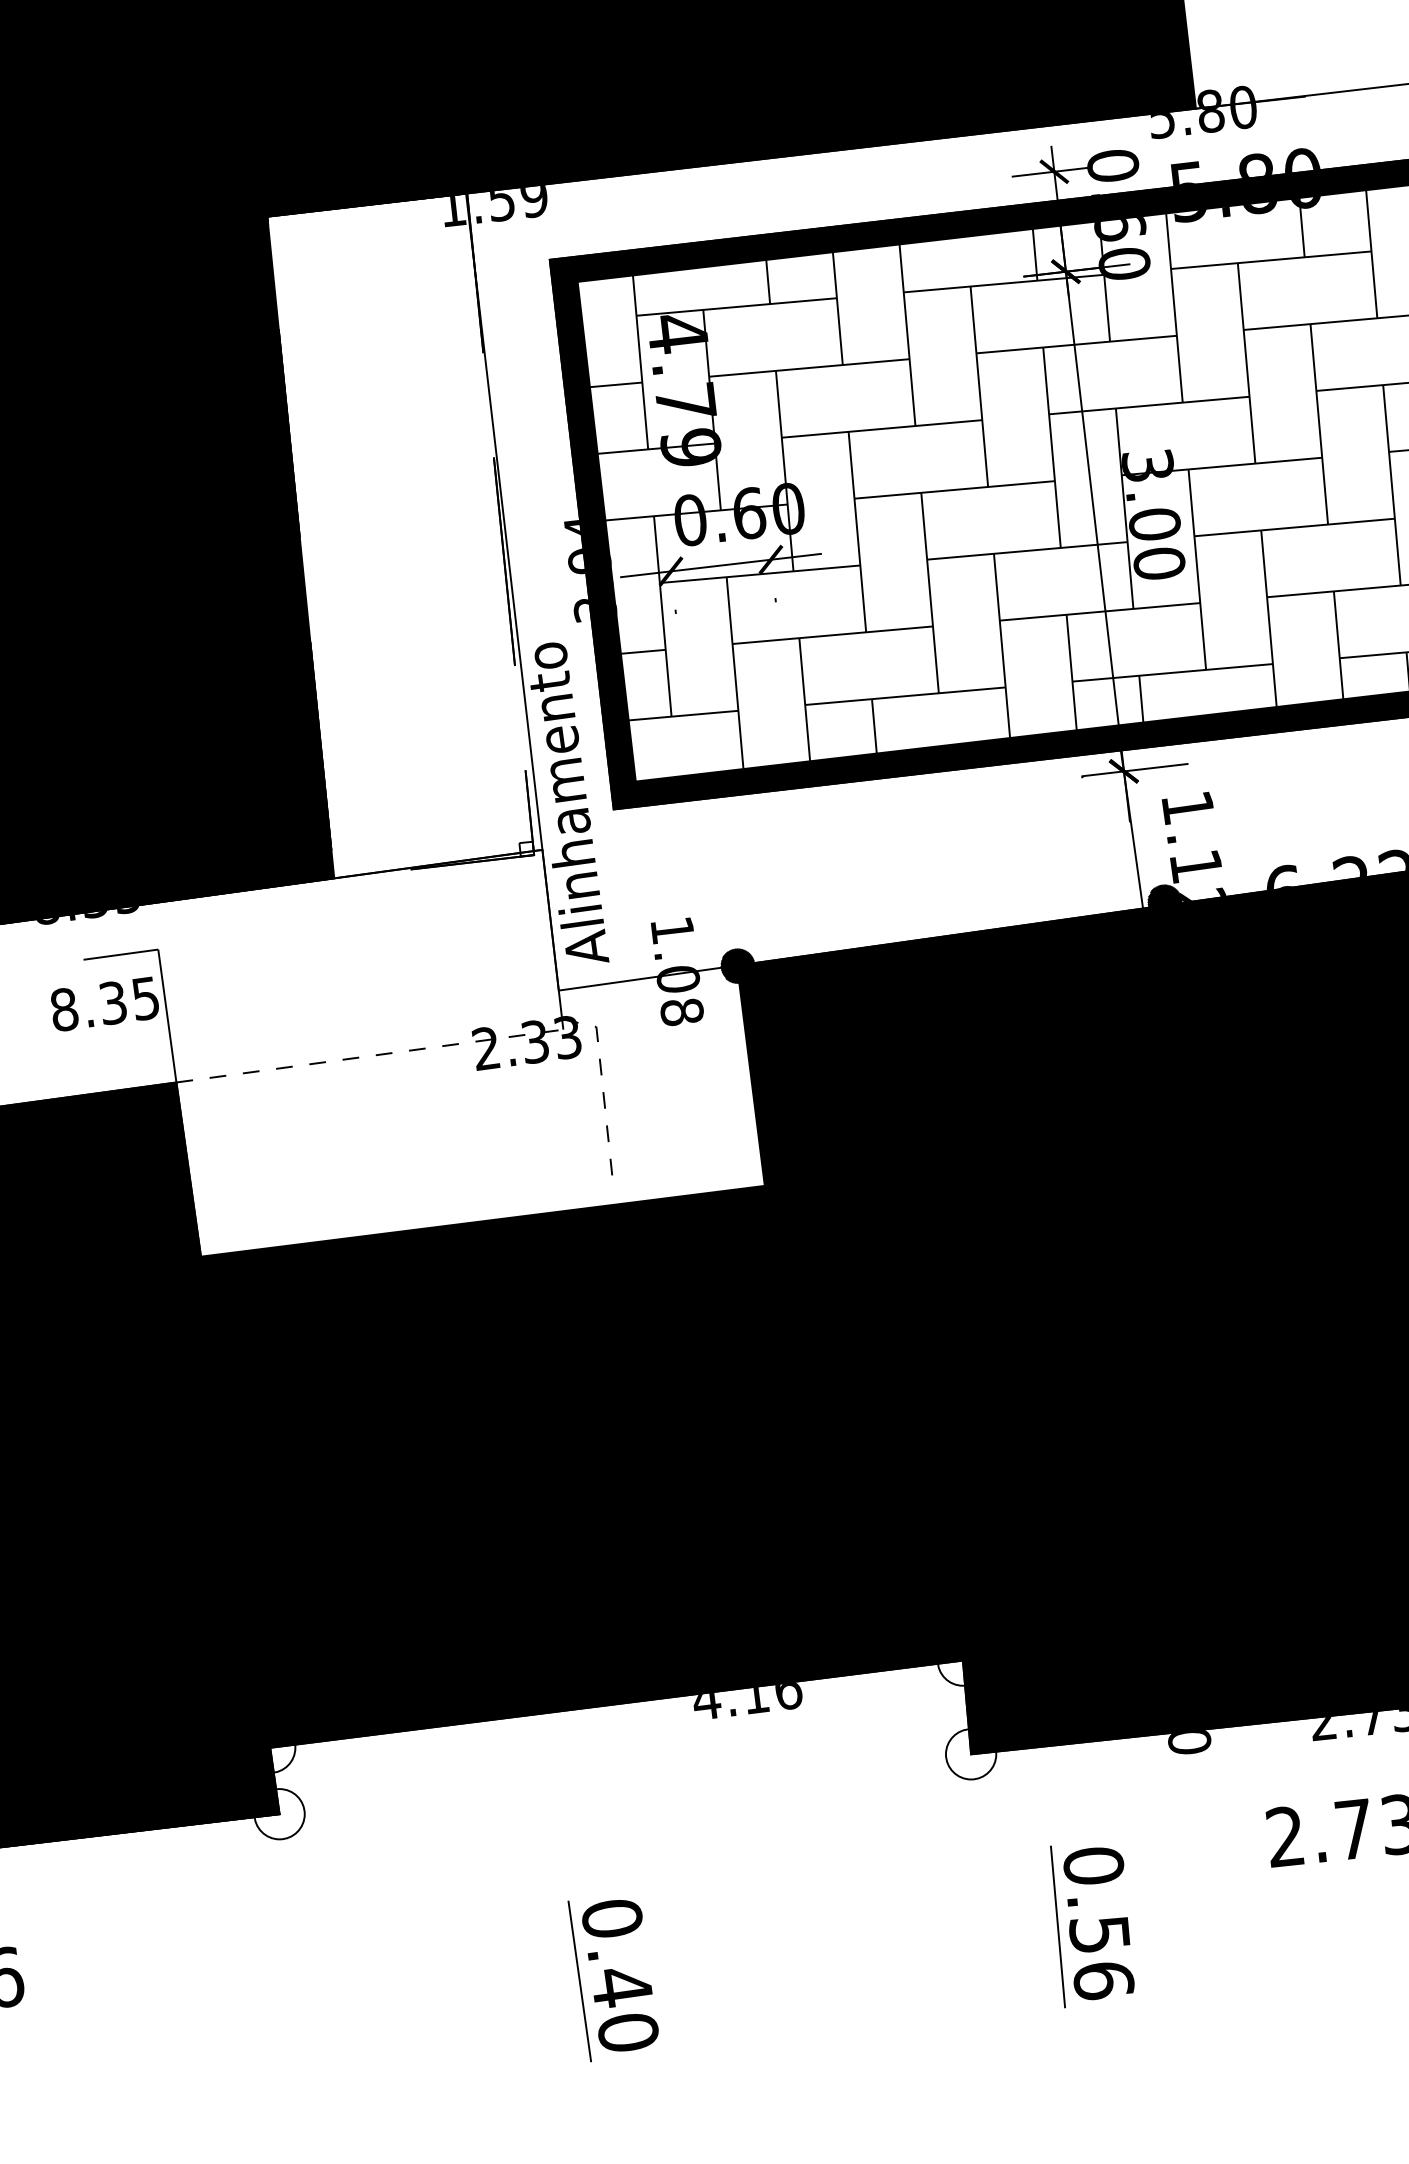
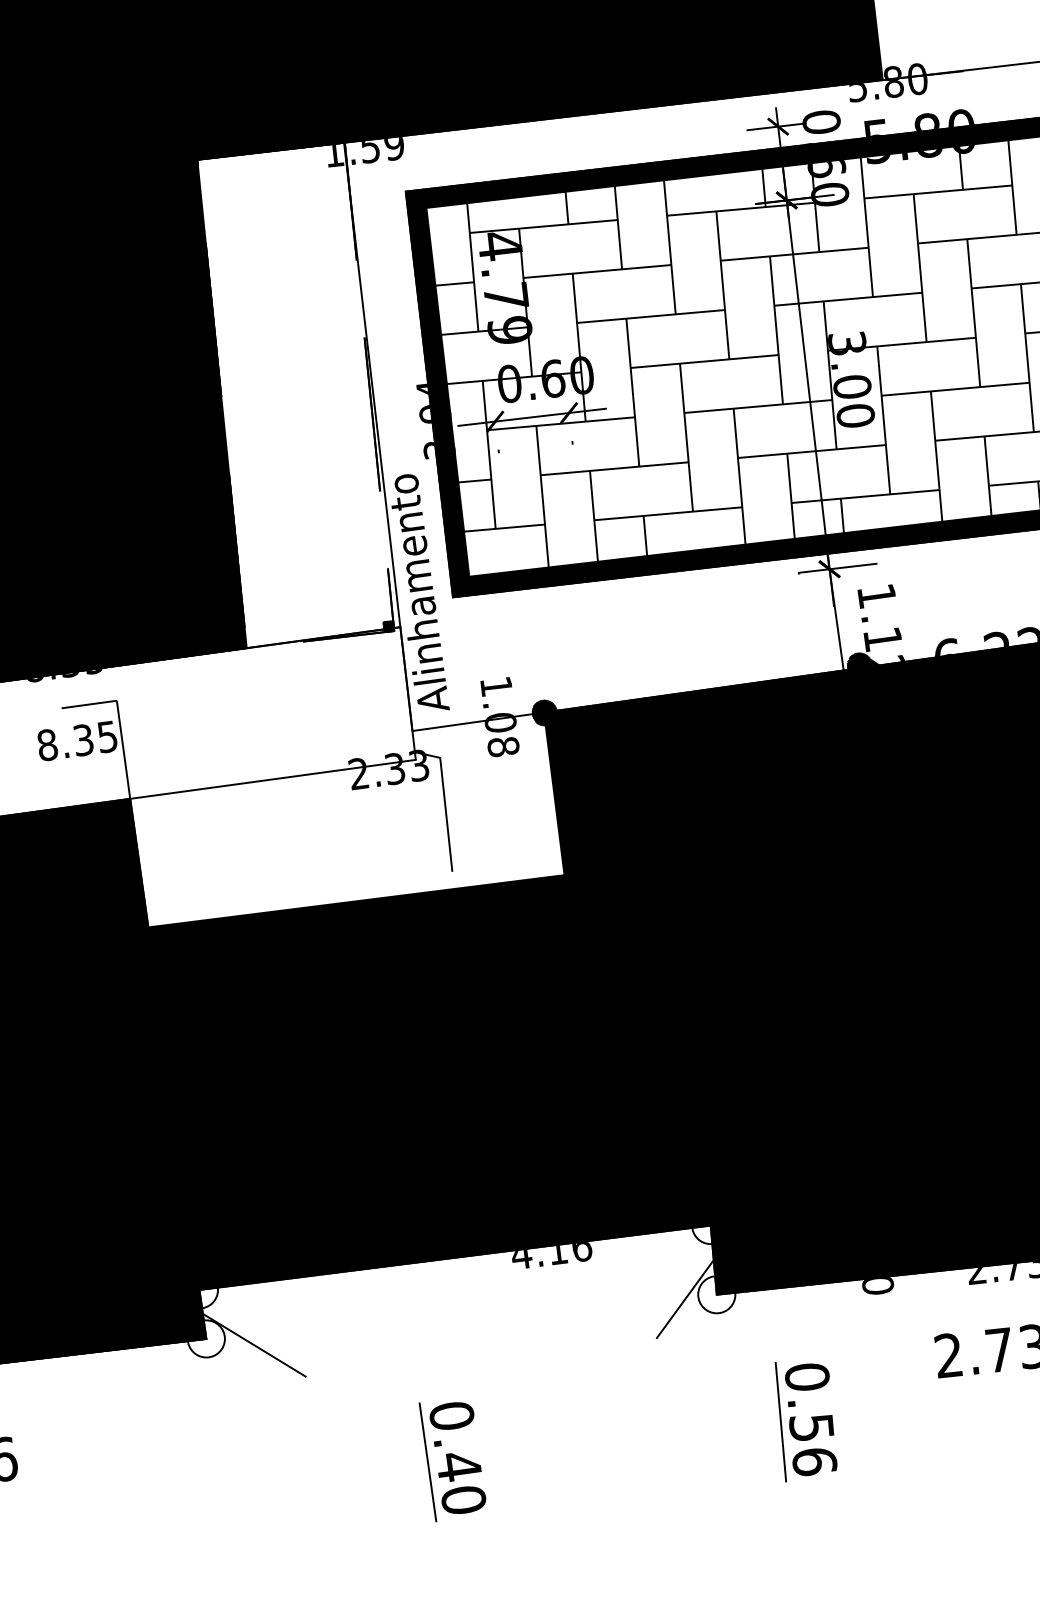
hatch: (526, 848) -> (388, 626), added
line: (370, 1056) -> (273, 779), dashed -> solid
line: (602, 1086) -> (444, 801), dashed -> solid
line: (928, 1760) -> (685, 1299), added
line: (344, 1822) -> (254, 1345), added

